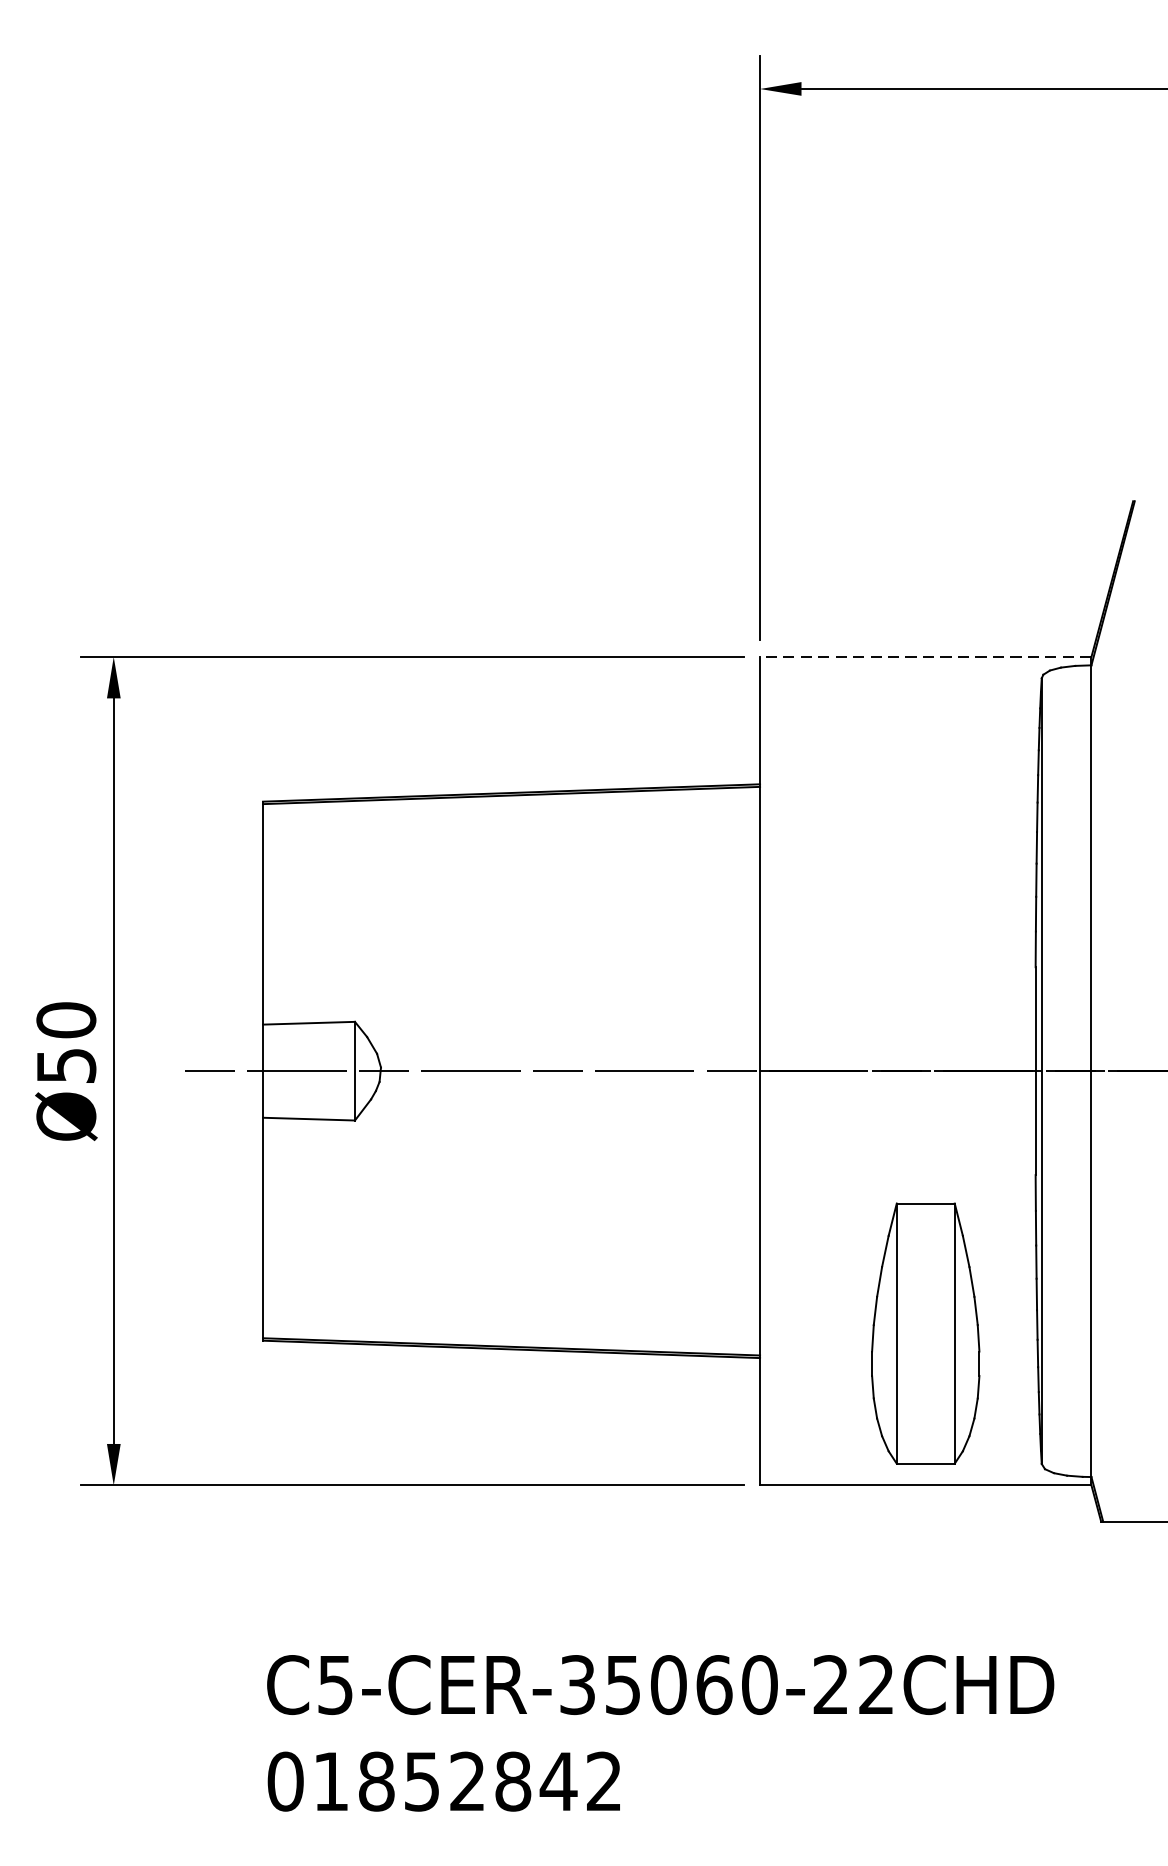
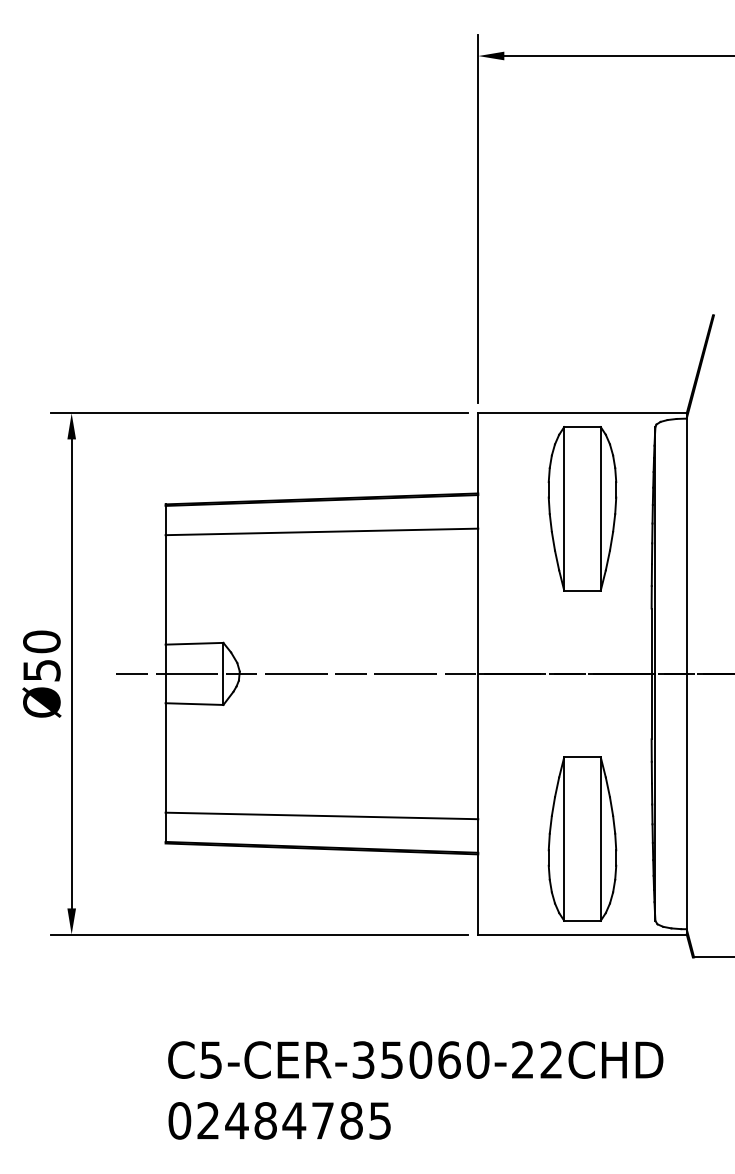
line: (925, 657) -> (582, 413), dashed -> solid
part: (925, 808) -> (582, 508), added
line: (510, 844) -> (321, 531), added
line: (510, 1296) -> (321, 815), added
text: (466, 1781) -> (293, 1120), 01852842 -> 02484785

